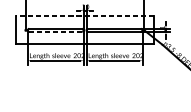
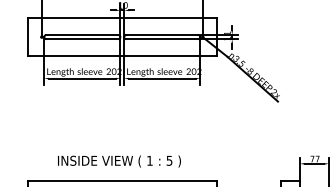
line: (84, 16) -> (121, 18), dashed -> solid
line: (55, 32) -> (82, 39), dashed -> solid

